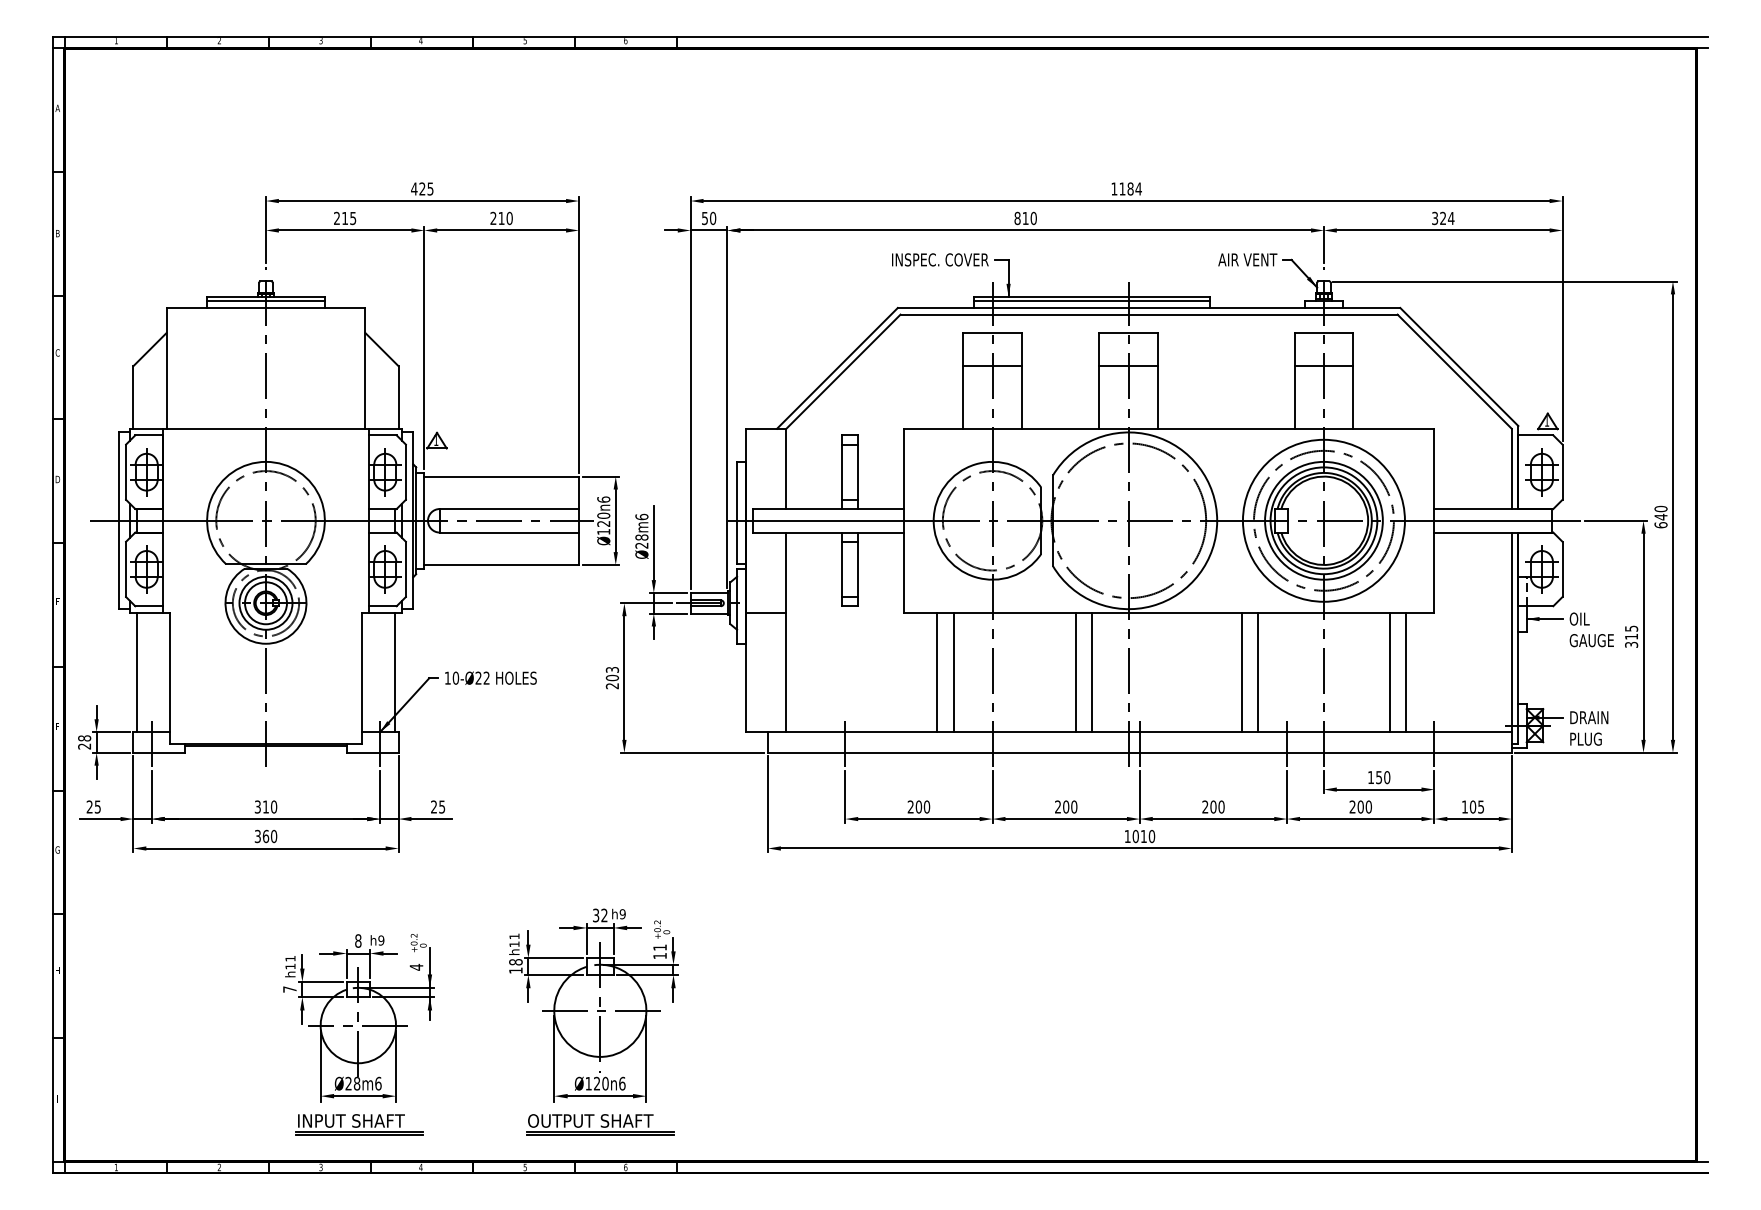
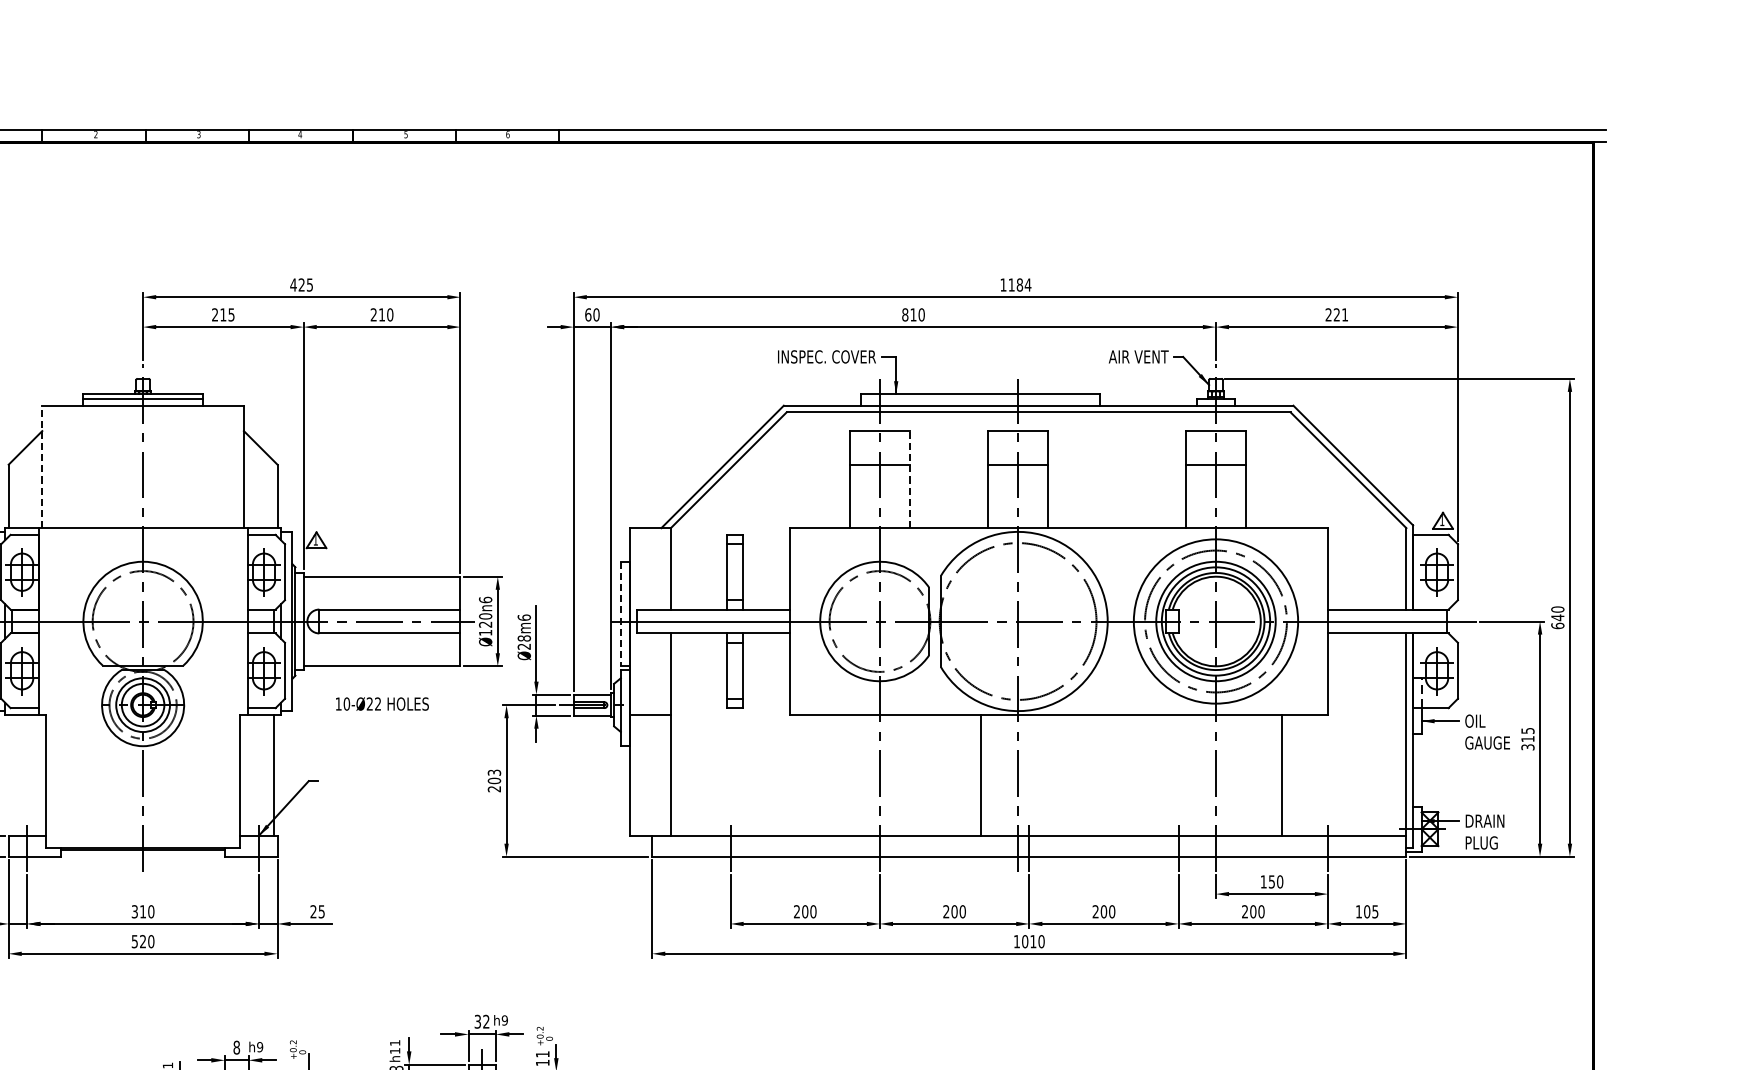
text: (704, 217) -> (587, 313), 50 -> 60
text: (1443, 218) -> (1337, 314), 324 -> 221
line: (1091, 301) -> (980, 399), removed
line: (166, 367) -> (42, 466), solid -> dashed
line: (1022, 380) -> (910, 479), solid -> dashed
line: (737, 513) -> (621, 614), solid -> dashed
line: (137, 672) -> (12, 775), removed
line: (937, 672) -> (824, 775), removed
line: (953, 672) -> (840, 775), removed
line: (1075, 672) -> (964, 775), removed
line: (1242, 672) -> (1133, 775), removed
line: (1258, 672) -> (1149, 775), removed
line: (1405, 672) -> (1298, 775), removed
text: (490, 677) -> (381, 703), moved
text: (262, 836) -> (139, 941), 360 -> 520

